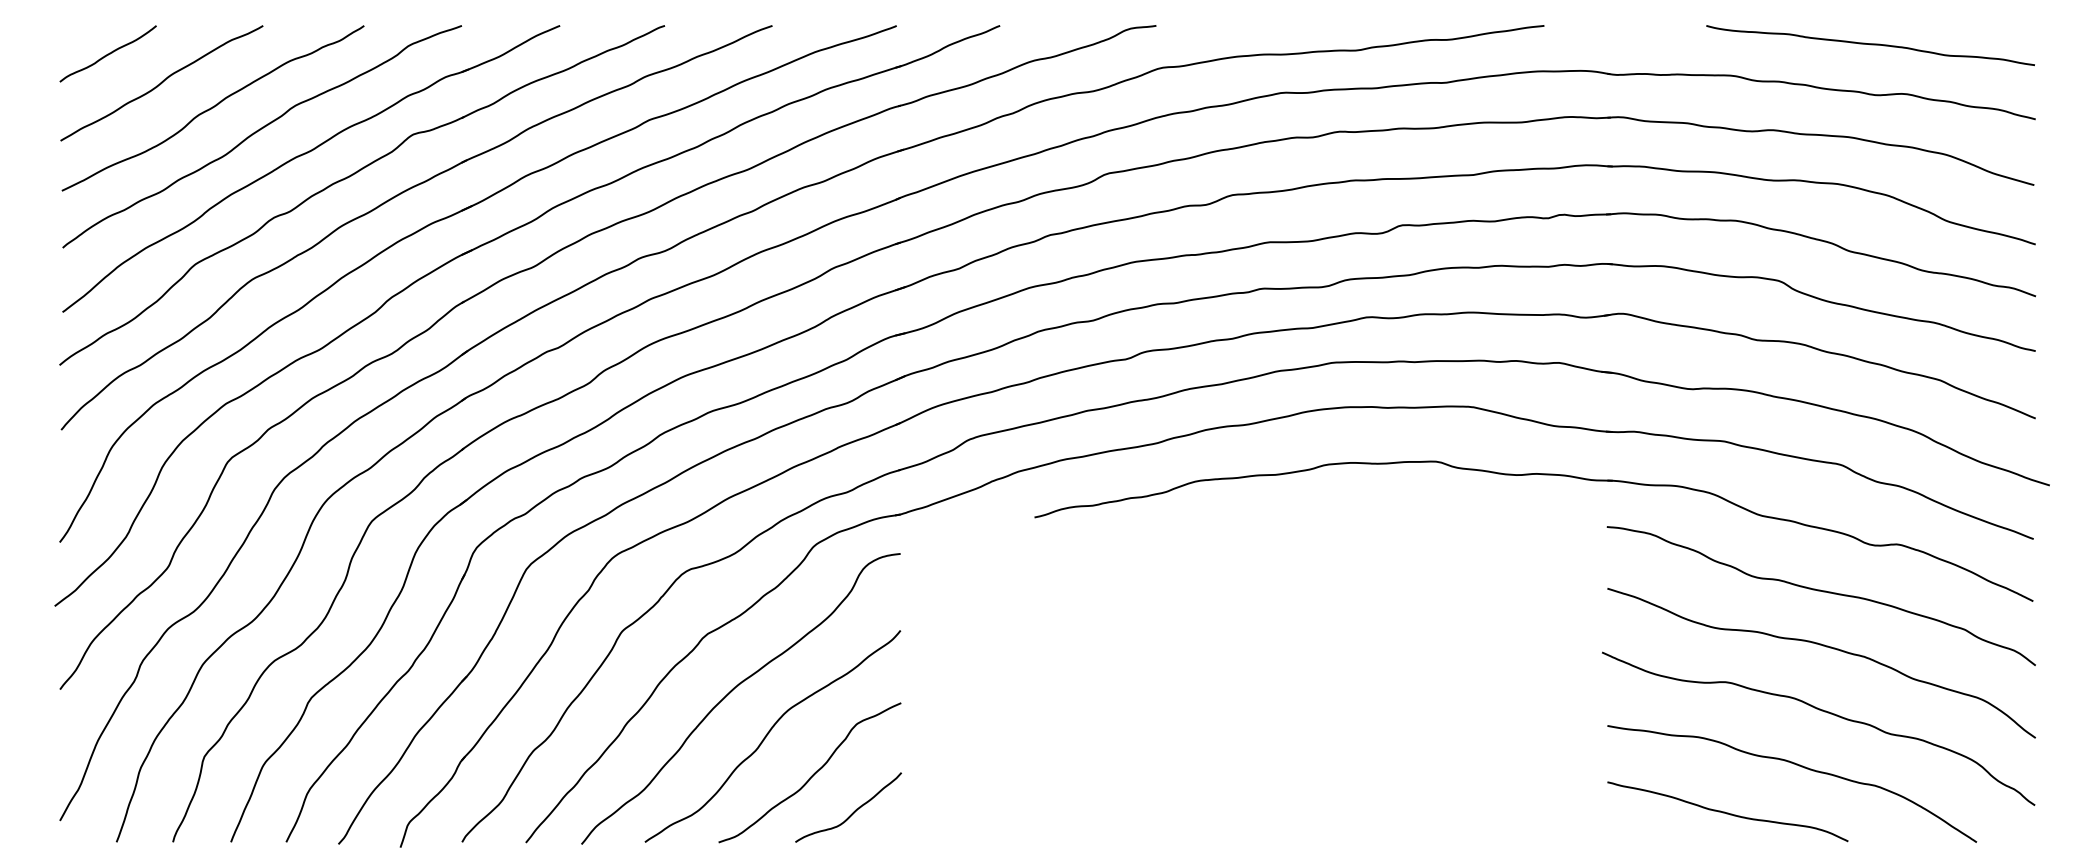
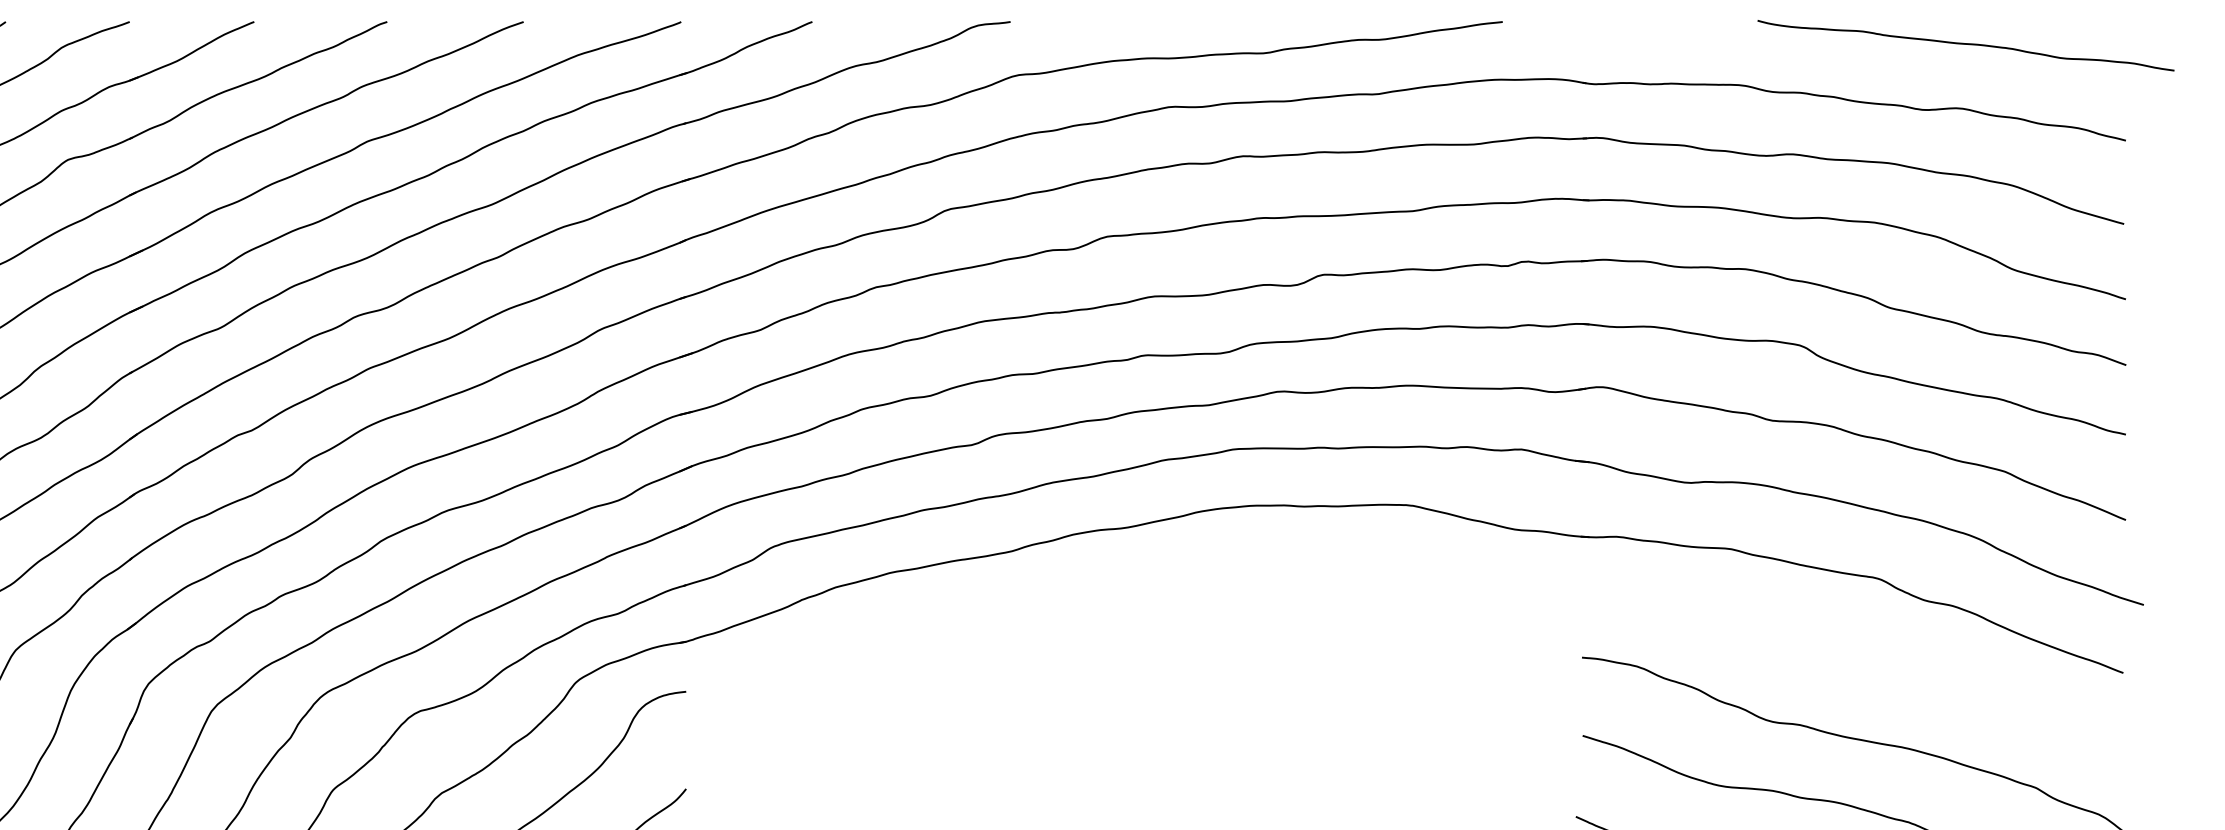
curve: (1870, 45) -> (1965, 45), moved
part: (1530, 475) -> (1485, 592), removed

